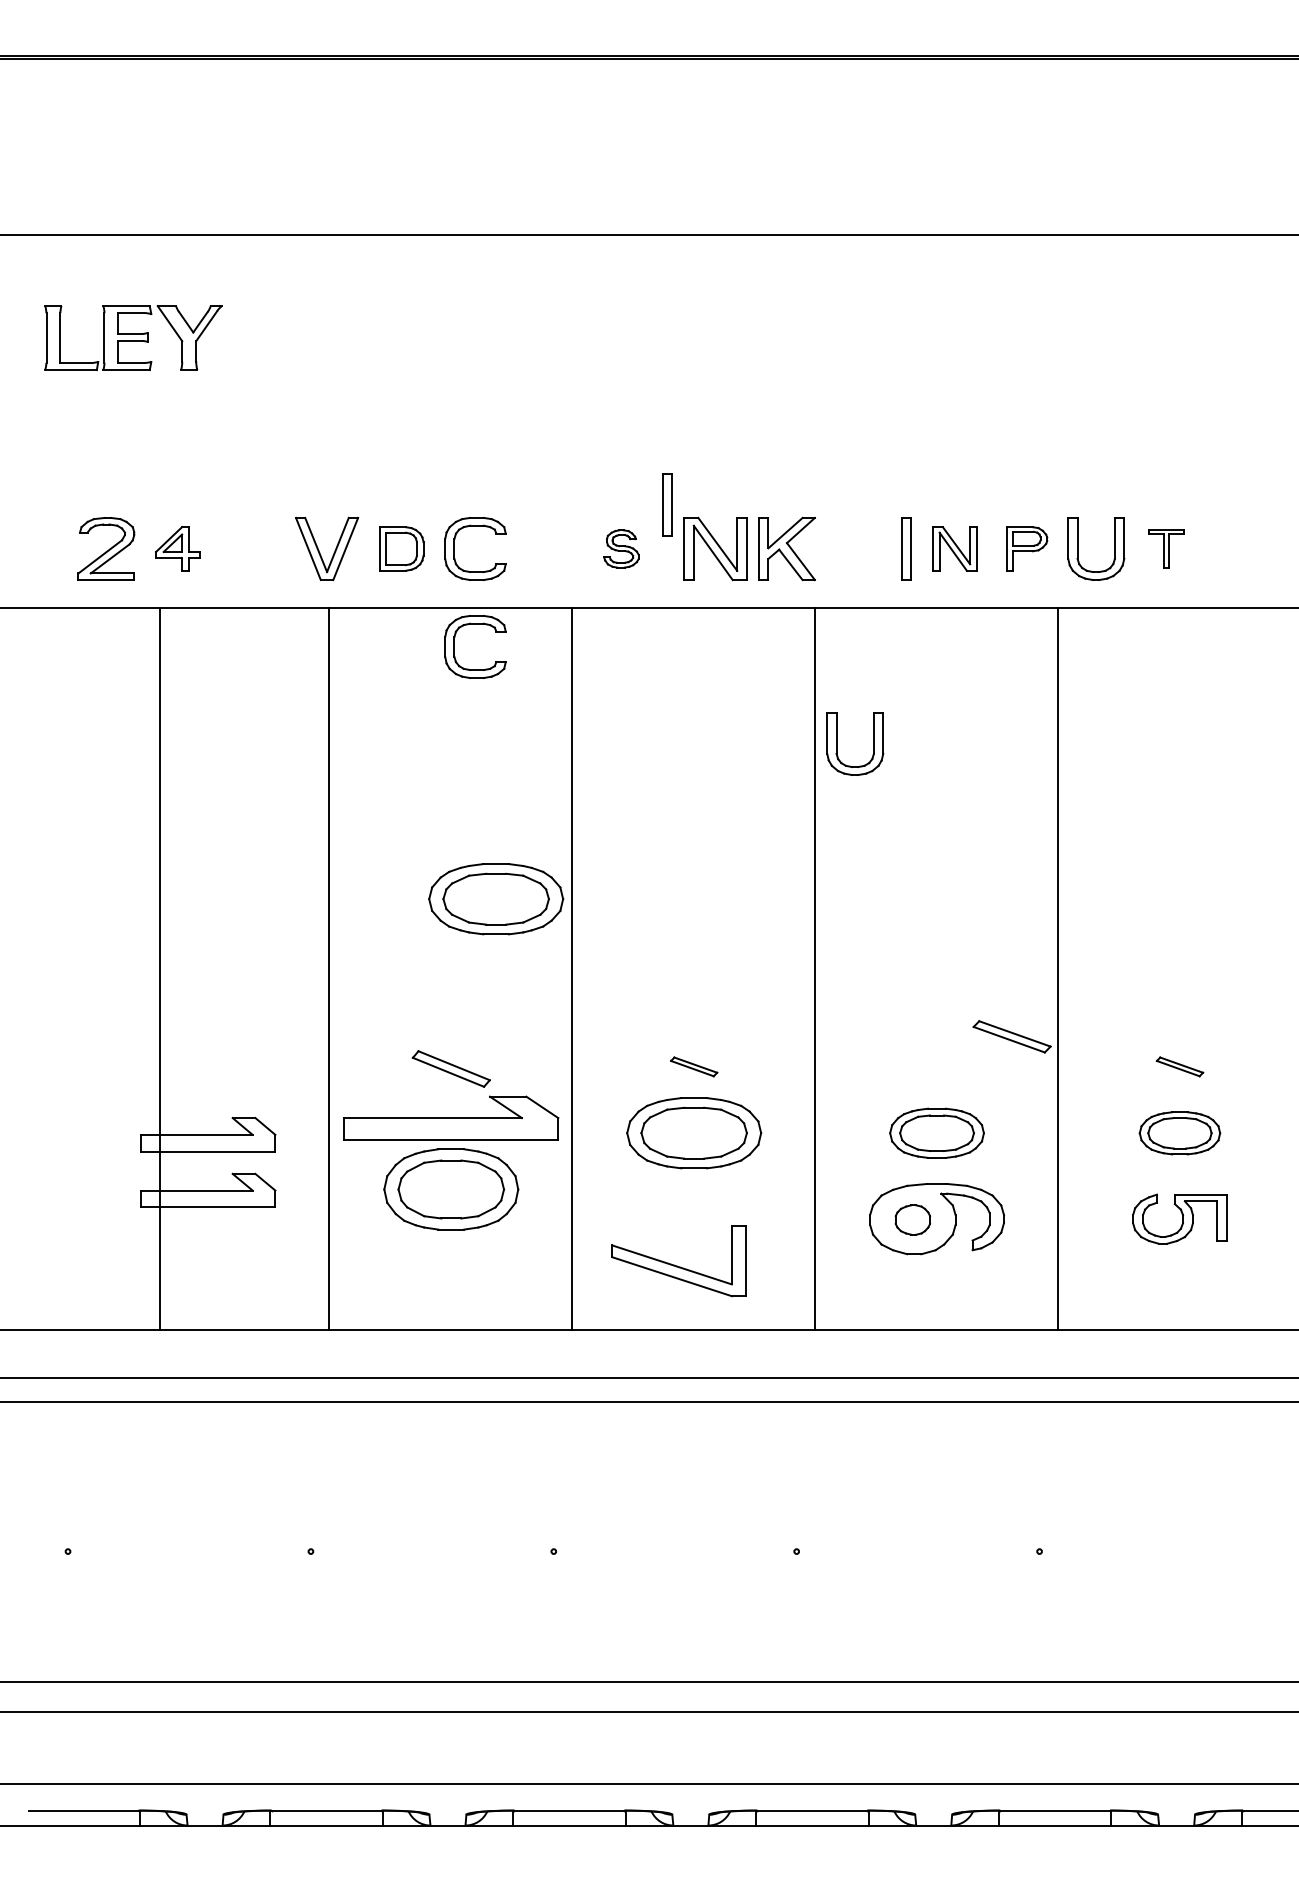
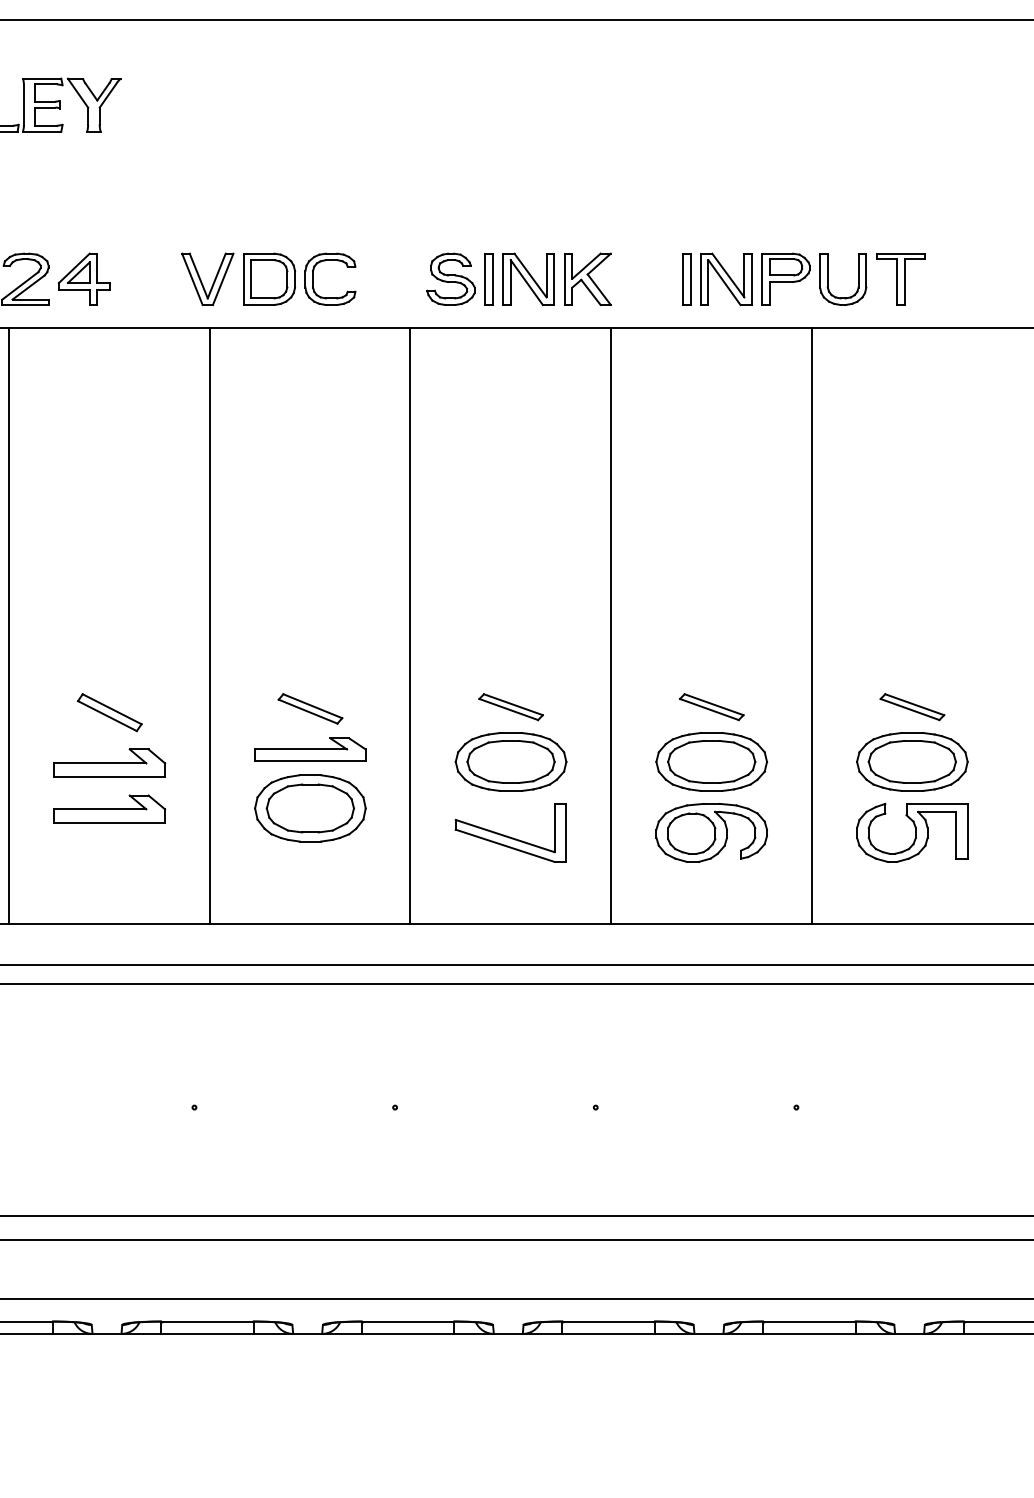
part: (667, 504) -> (489, 278), moved
part: (177, 548) -> (84, 278), size x1.43
part: (401, 548) -> (269, 278), size x1.43
part: (621, 548) -> (451, 278), size x1.67
part: (954, 548) -> (726, 278), size x1.43
part: (1026, 548) -> (785, 278), size x1.43
part: (1166, 548) -> (901, 278), size x1.67
part: (454, 646) -> (313, 359), removed
part: (837, 743) -> (629, 440), removed
part: (496, 899) -> (347, 568), removed
line: (160, 968) -> (9, 625), moved
part: (1011, 1036) -> (711, 706), moved
part: (693, 1066) -> (510, 706), size x1.67
part: (1179, 1066) -> (911, 706), size x1.67
part: (208, 1073) -> (109, 712), added
part: (451, 1117) -> (310, 748), size x0.62
part: (936, 1133) -> (711, 762), size x1.43
part: (1179, 1133) -> (911, 762), size x1.67
part: (912, 1219) -> (691, 833), size x1.67
part: (1179, 1219) -> (911, 833), size x1.43
part: (678, 1261) -> (510, 833), moved

